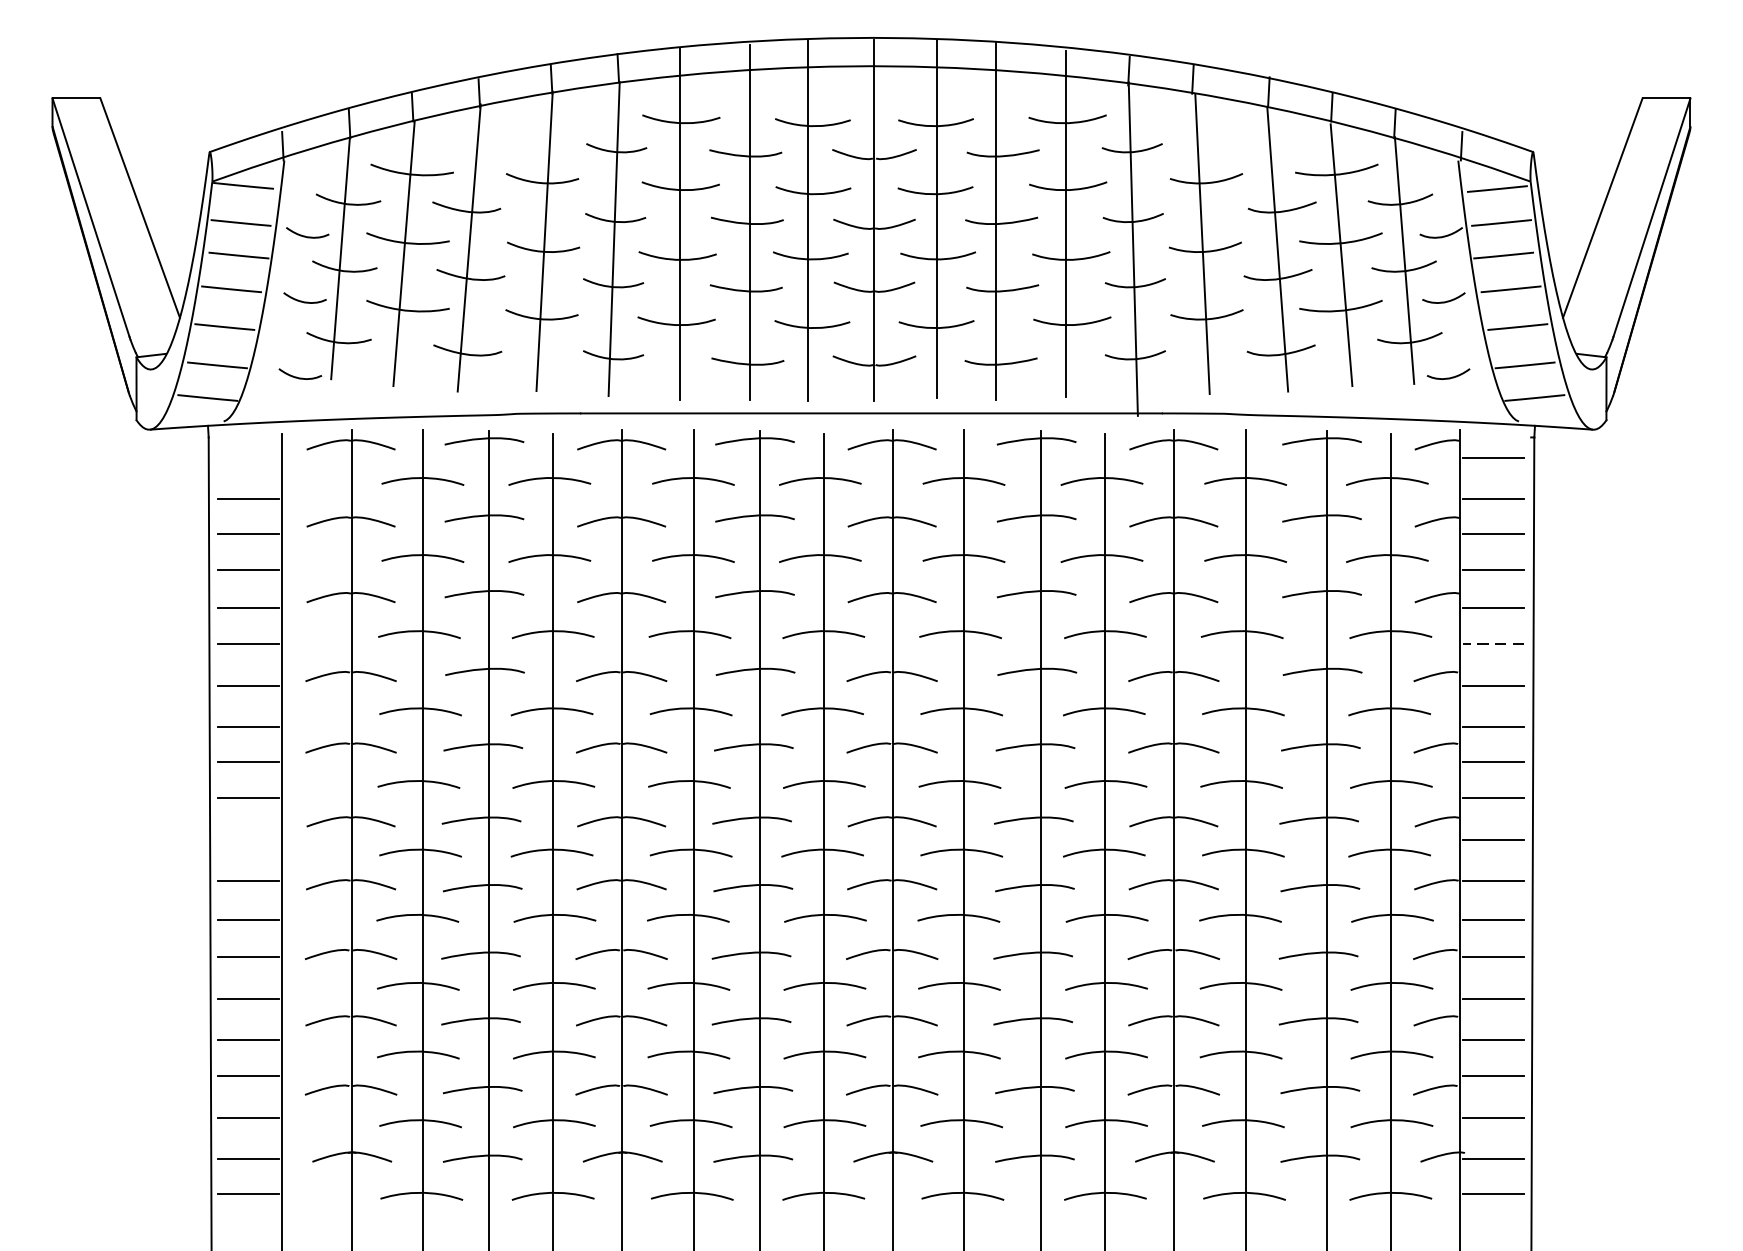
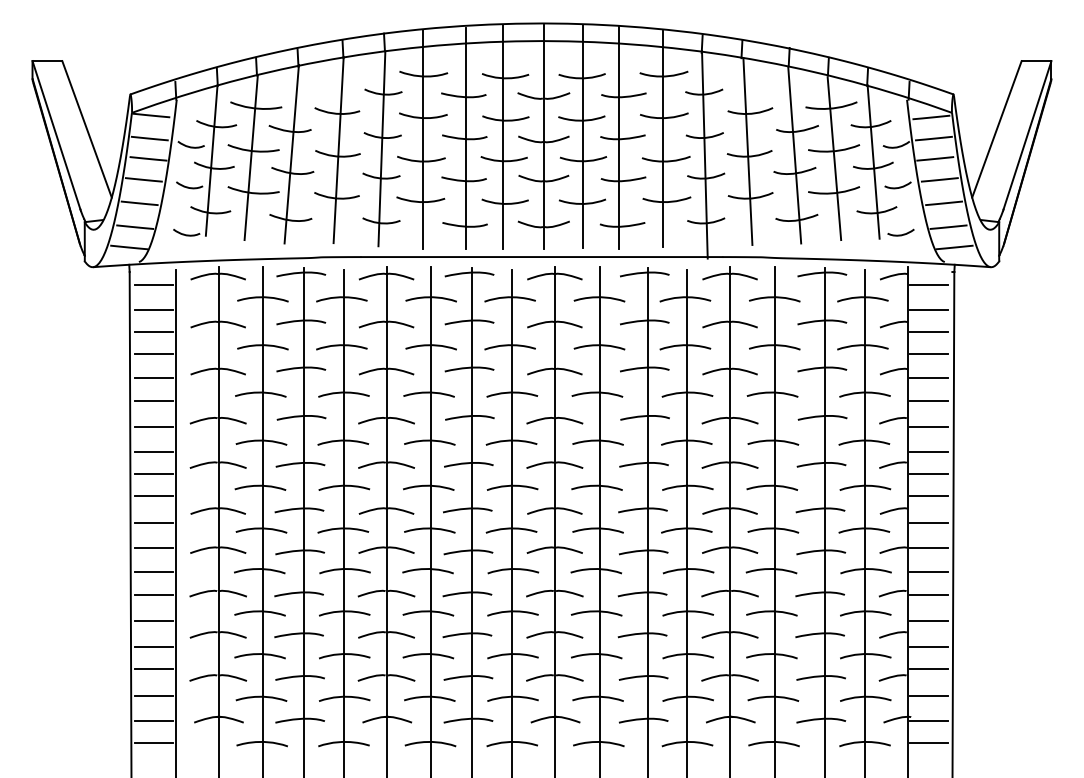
line: (248, 457) -> (154, 284), added
line: (1492, 643) -> (928, 400), dashed -> solid
line: (248, 840) -> (154, 522), added

